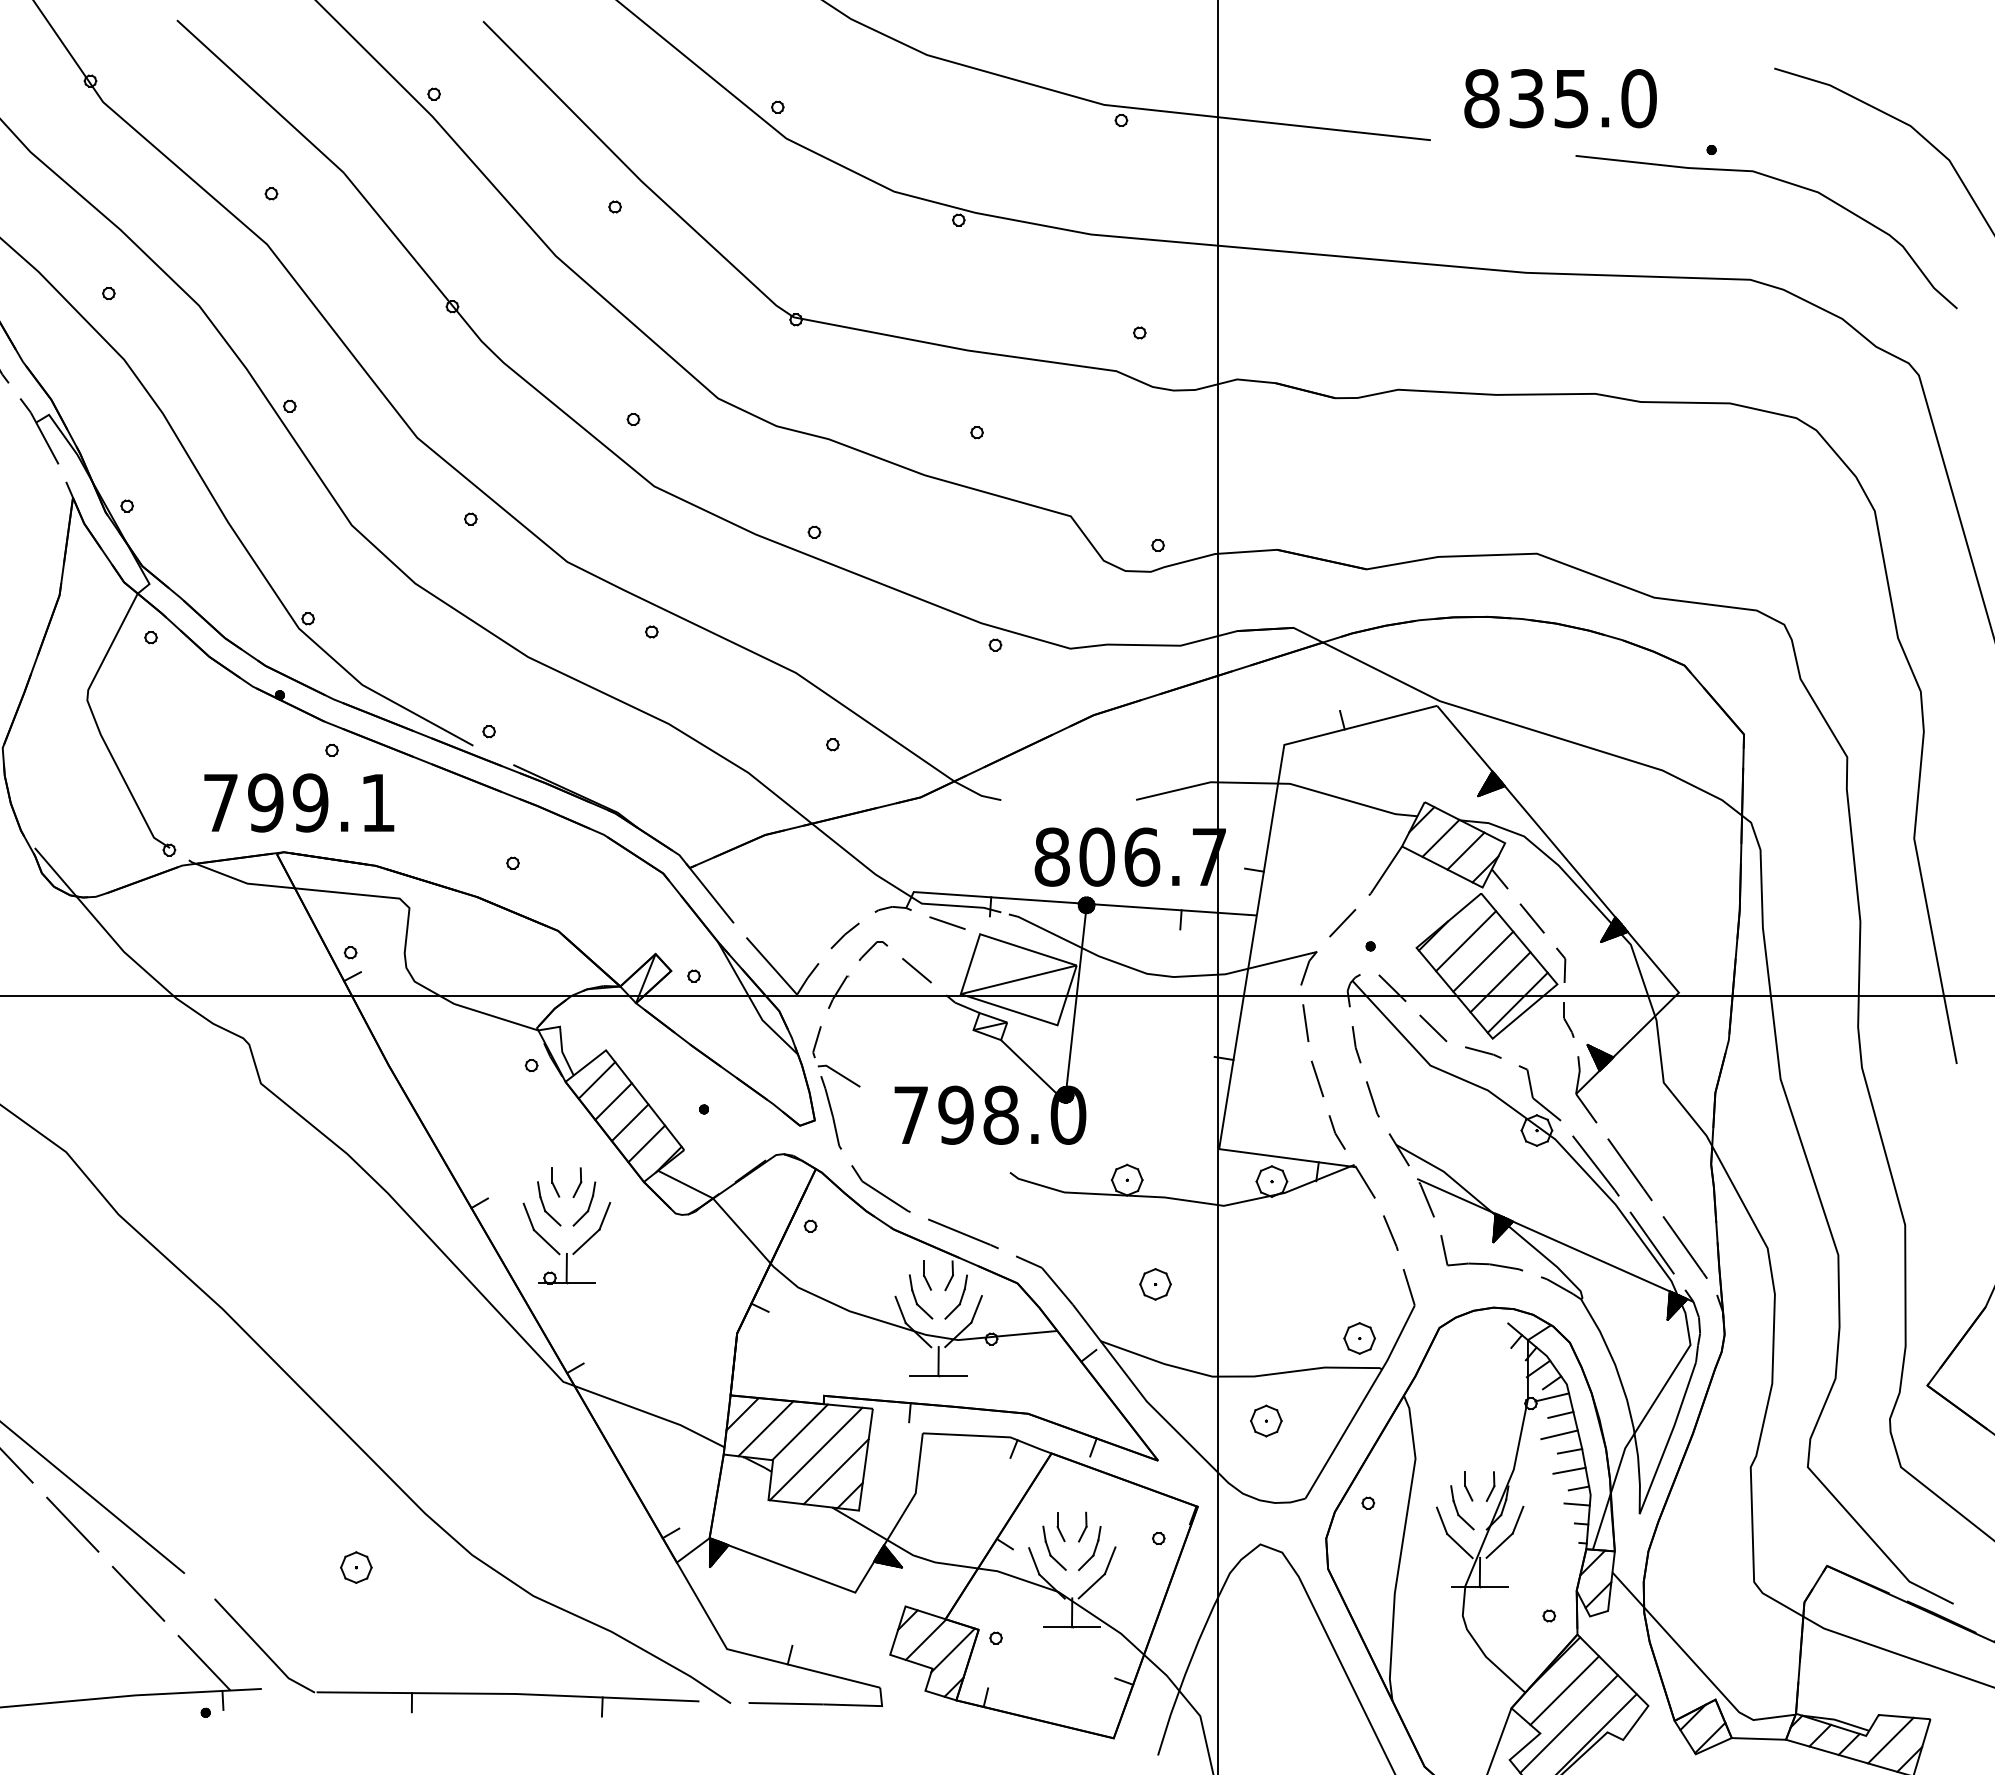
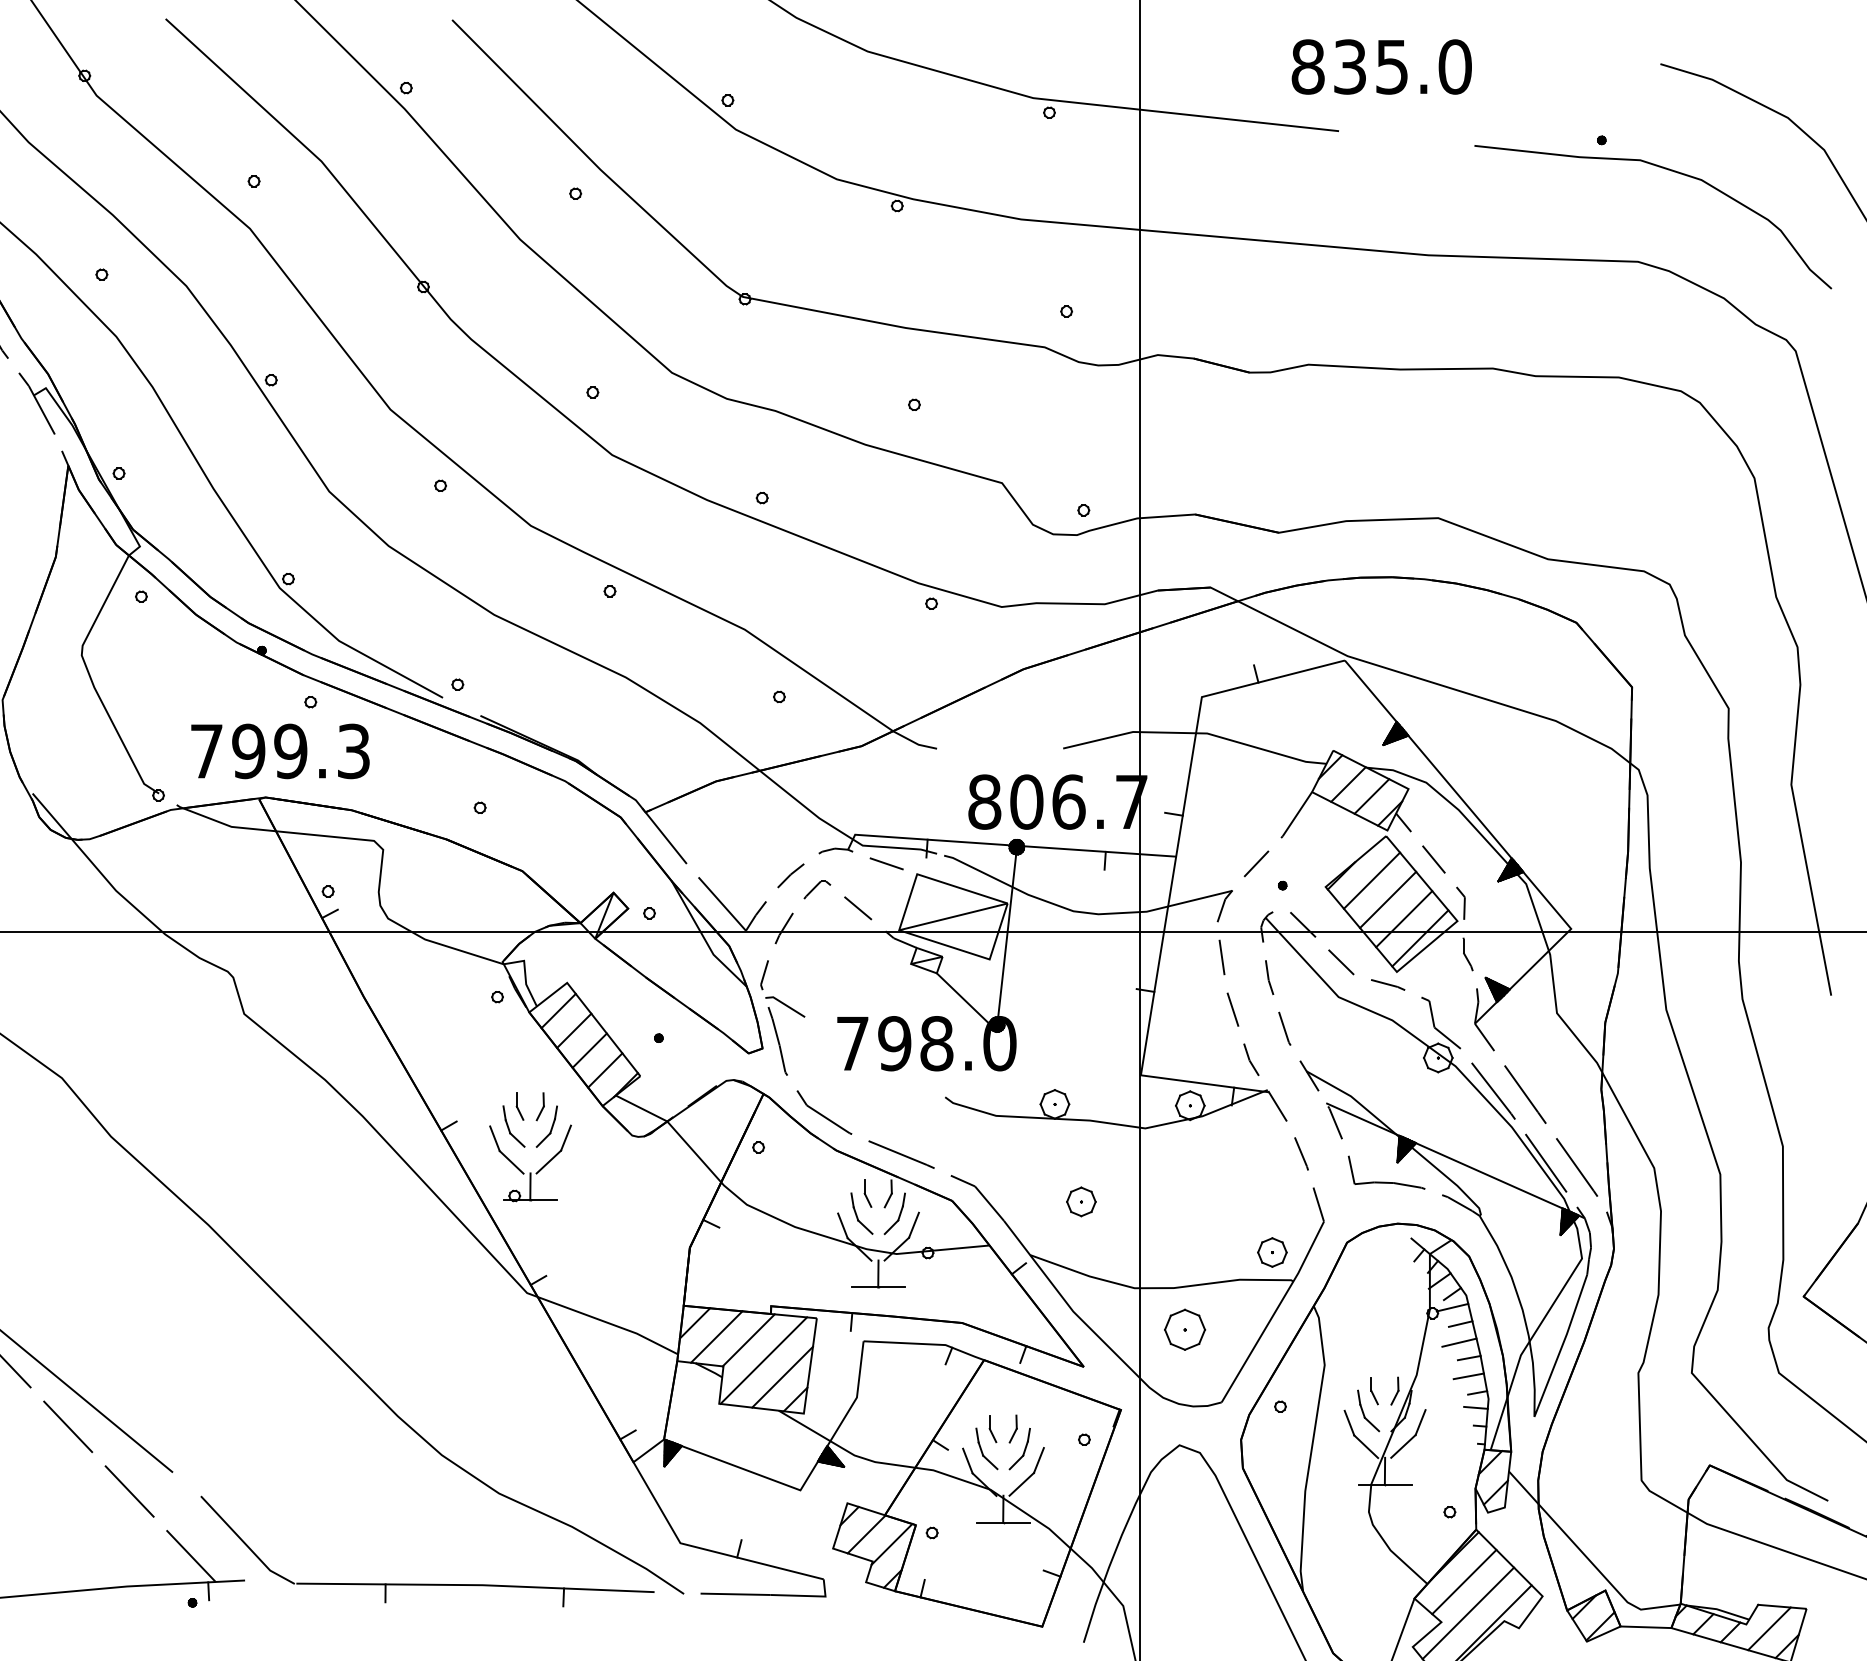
text: (1560, 98) -> (1381, 66), moved
text: (377, 802) -> (353, 750), 799.1 -> 799.3
part: (1266, 1420) -> (1185, 1329), size x1.4
part: (356, 1567) -> (333, 1466), removed

